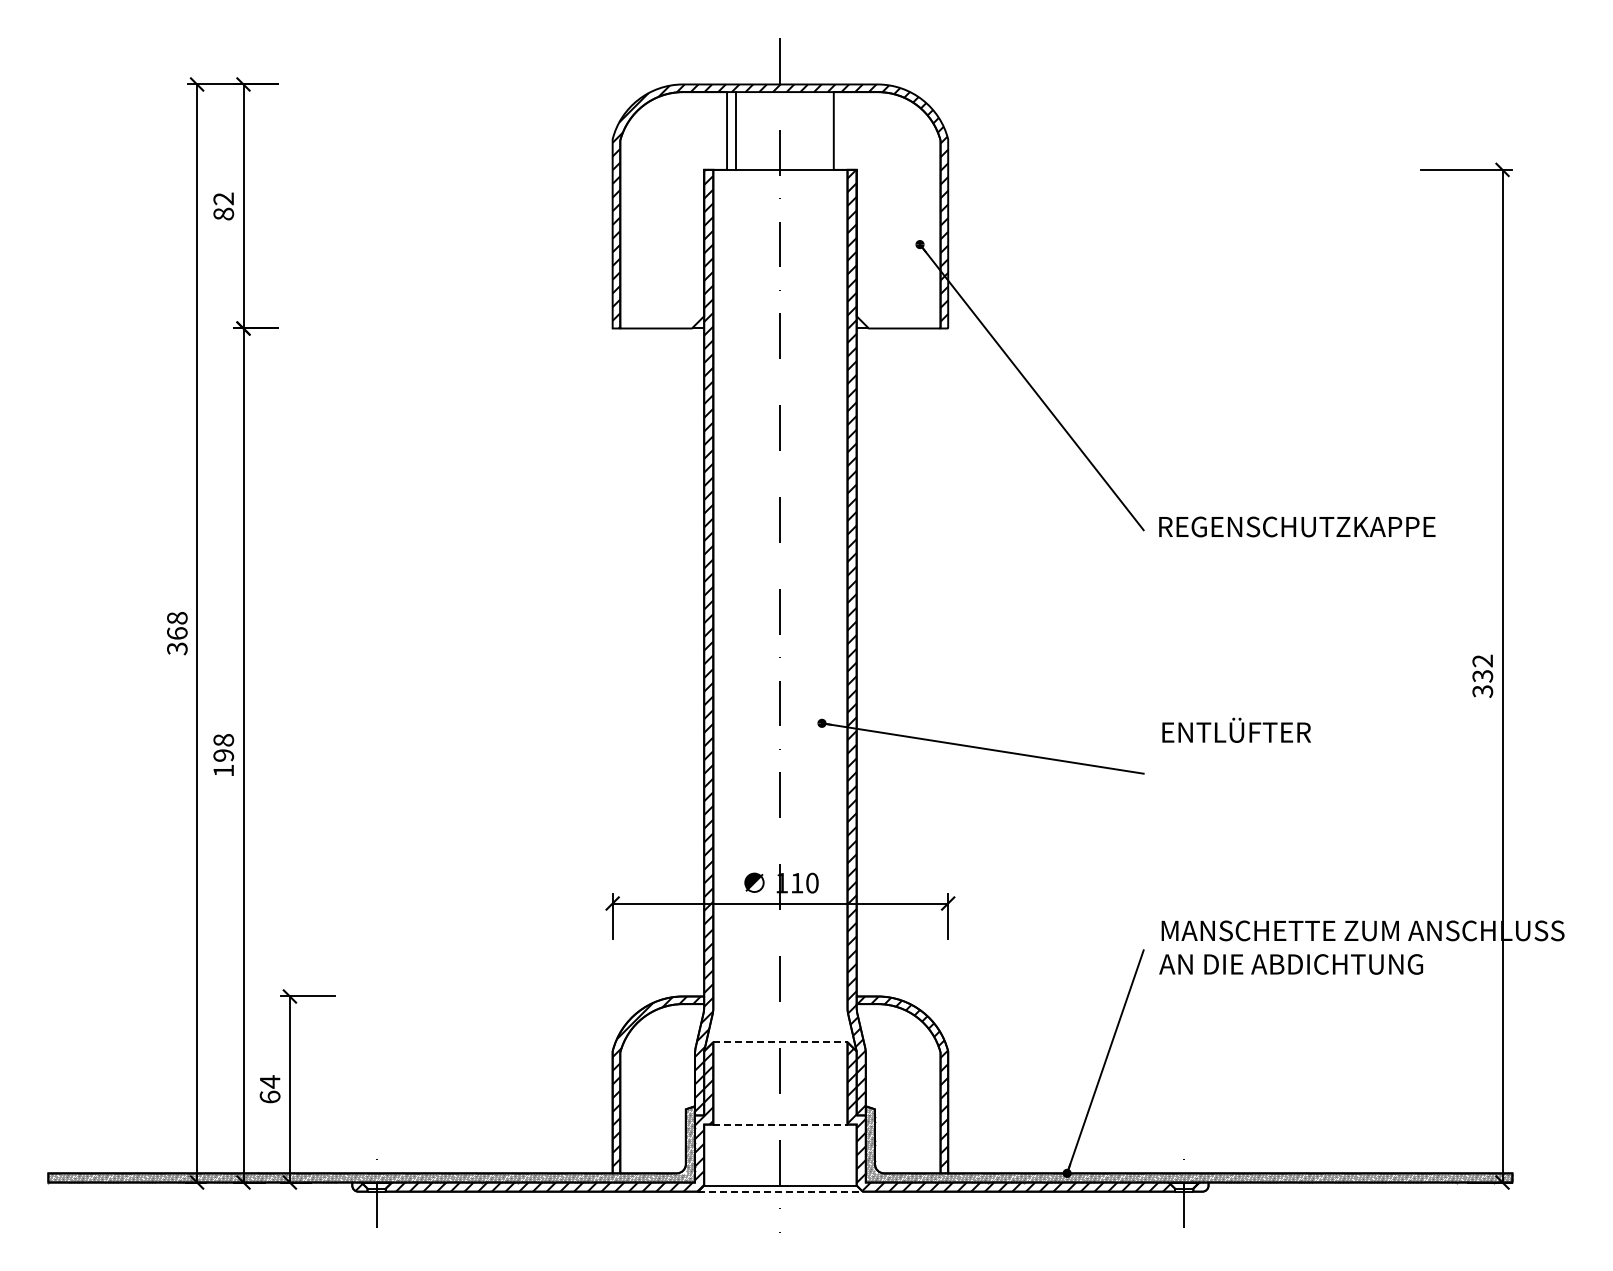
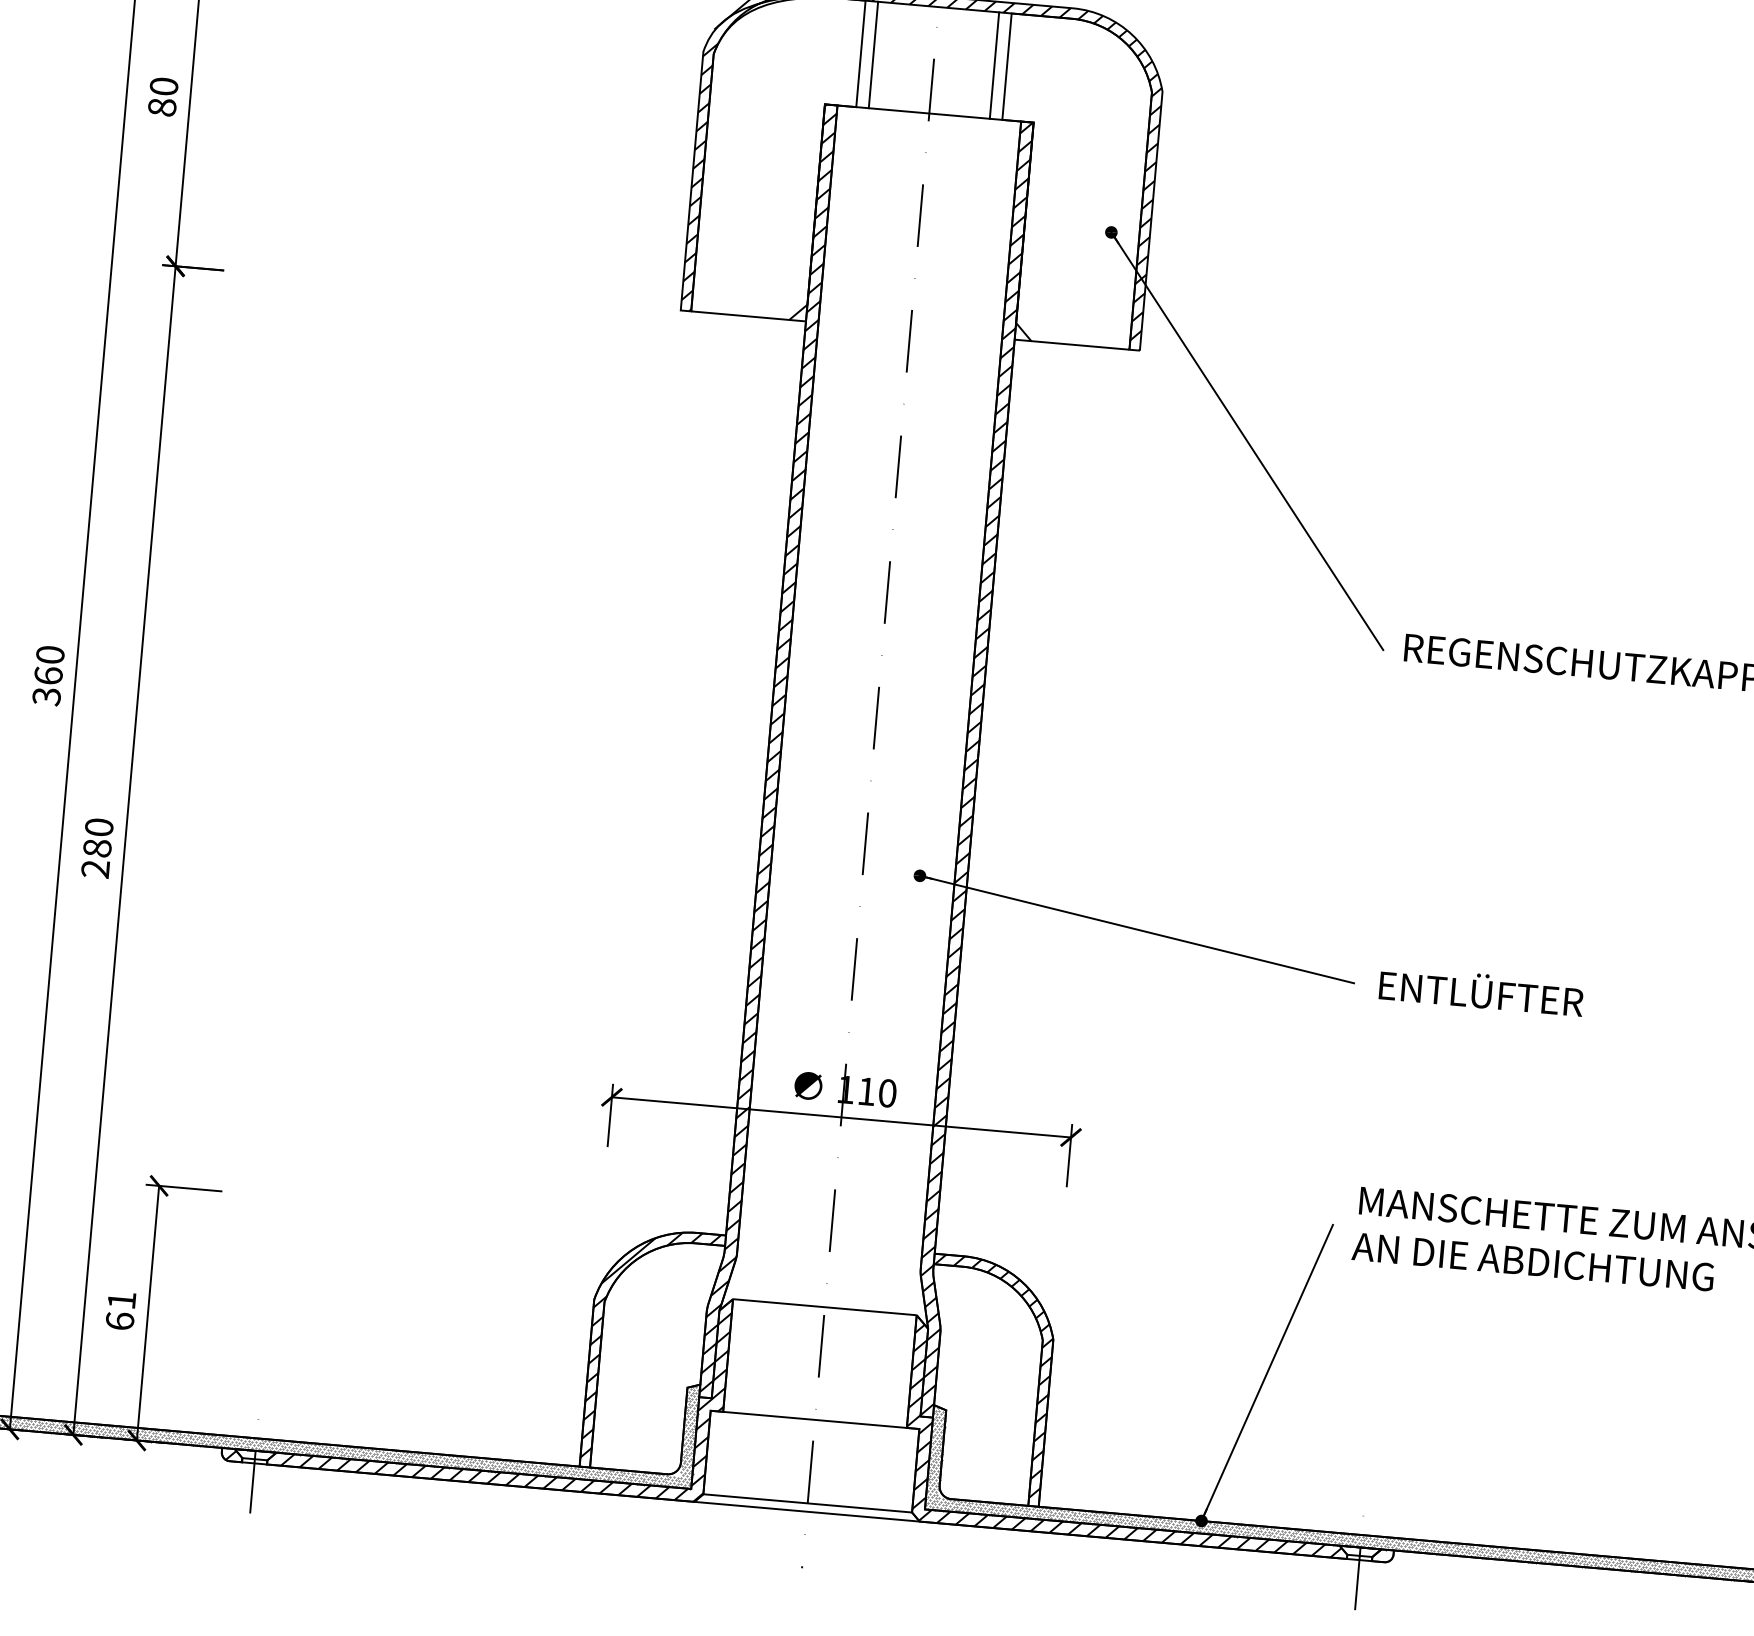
line: (824, 130) -> (994, 64), added
text: (223, 198) -> (163, 86), 82 -> 80
text: (177, 618) -> (50, 655), 368 -> 360
text: (1236, 729) -> (1481, 989), moved
text: (223, 755) -> (97, 848), 198 -> 280
line: (780, 1042) -> (824, 1307), dashed -> solid
text: (270, 1081) -> (122, 1299), 64 -> 61
line: (780, 1124) -> (815, 1419), dashed -> solid
line: (780, 1191) -> (807, 1511), dashed -> solid

